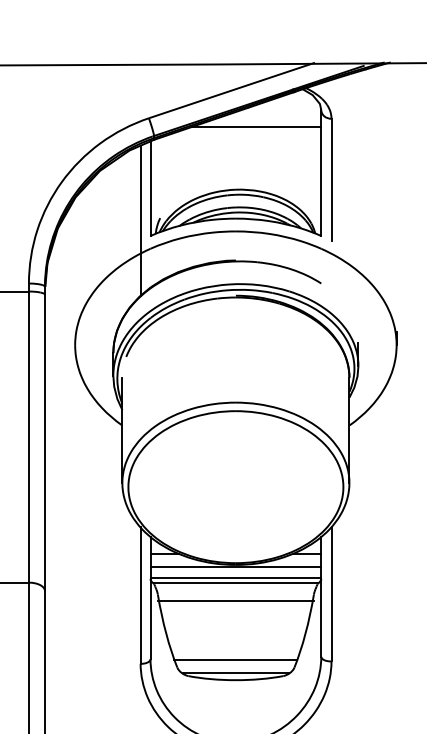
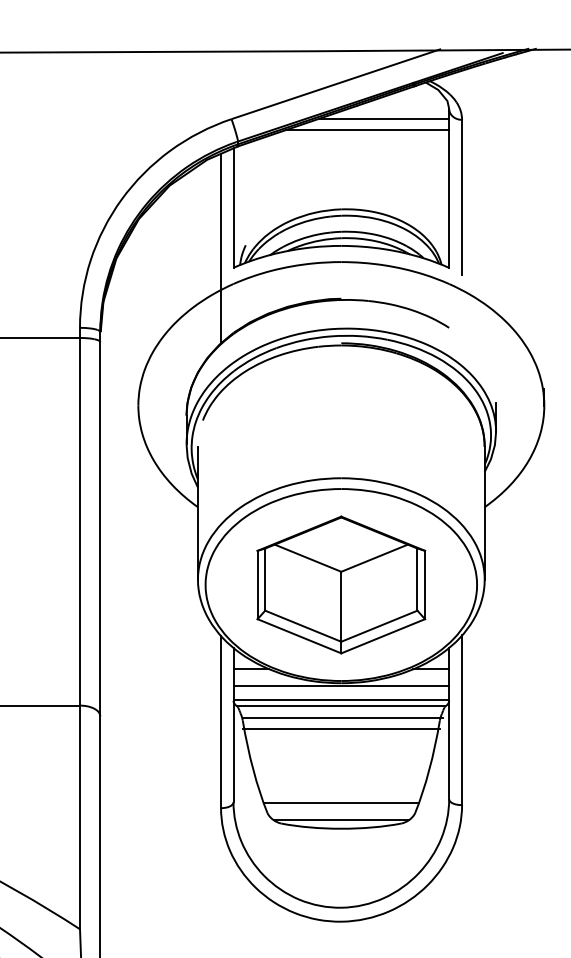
line: (270, 117) -> (384, 118), added
part: (236, 486) -> (341, 584), added
line: (236, 592) -> (342, 717), added

